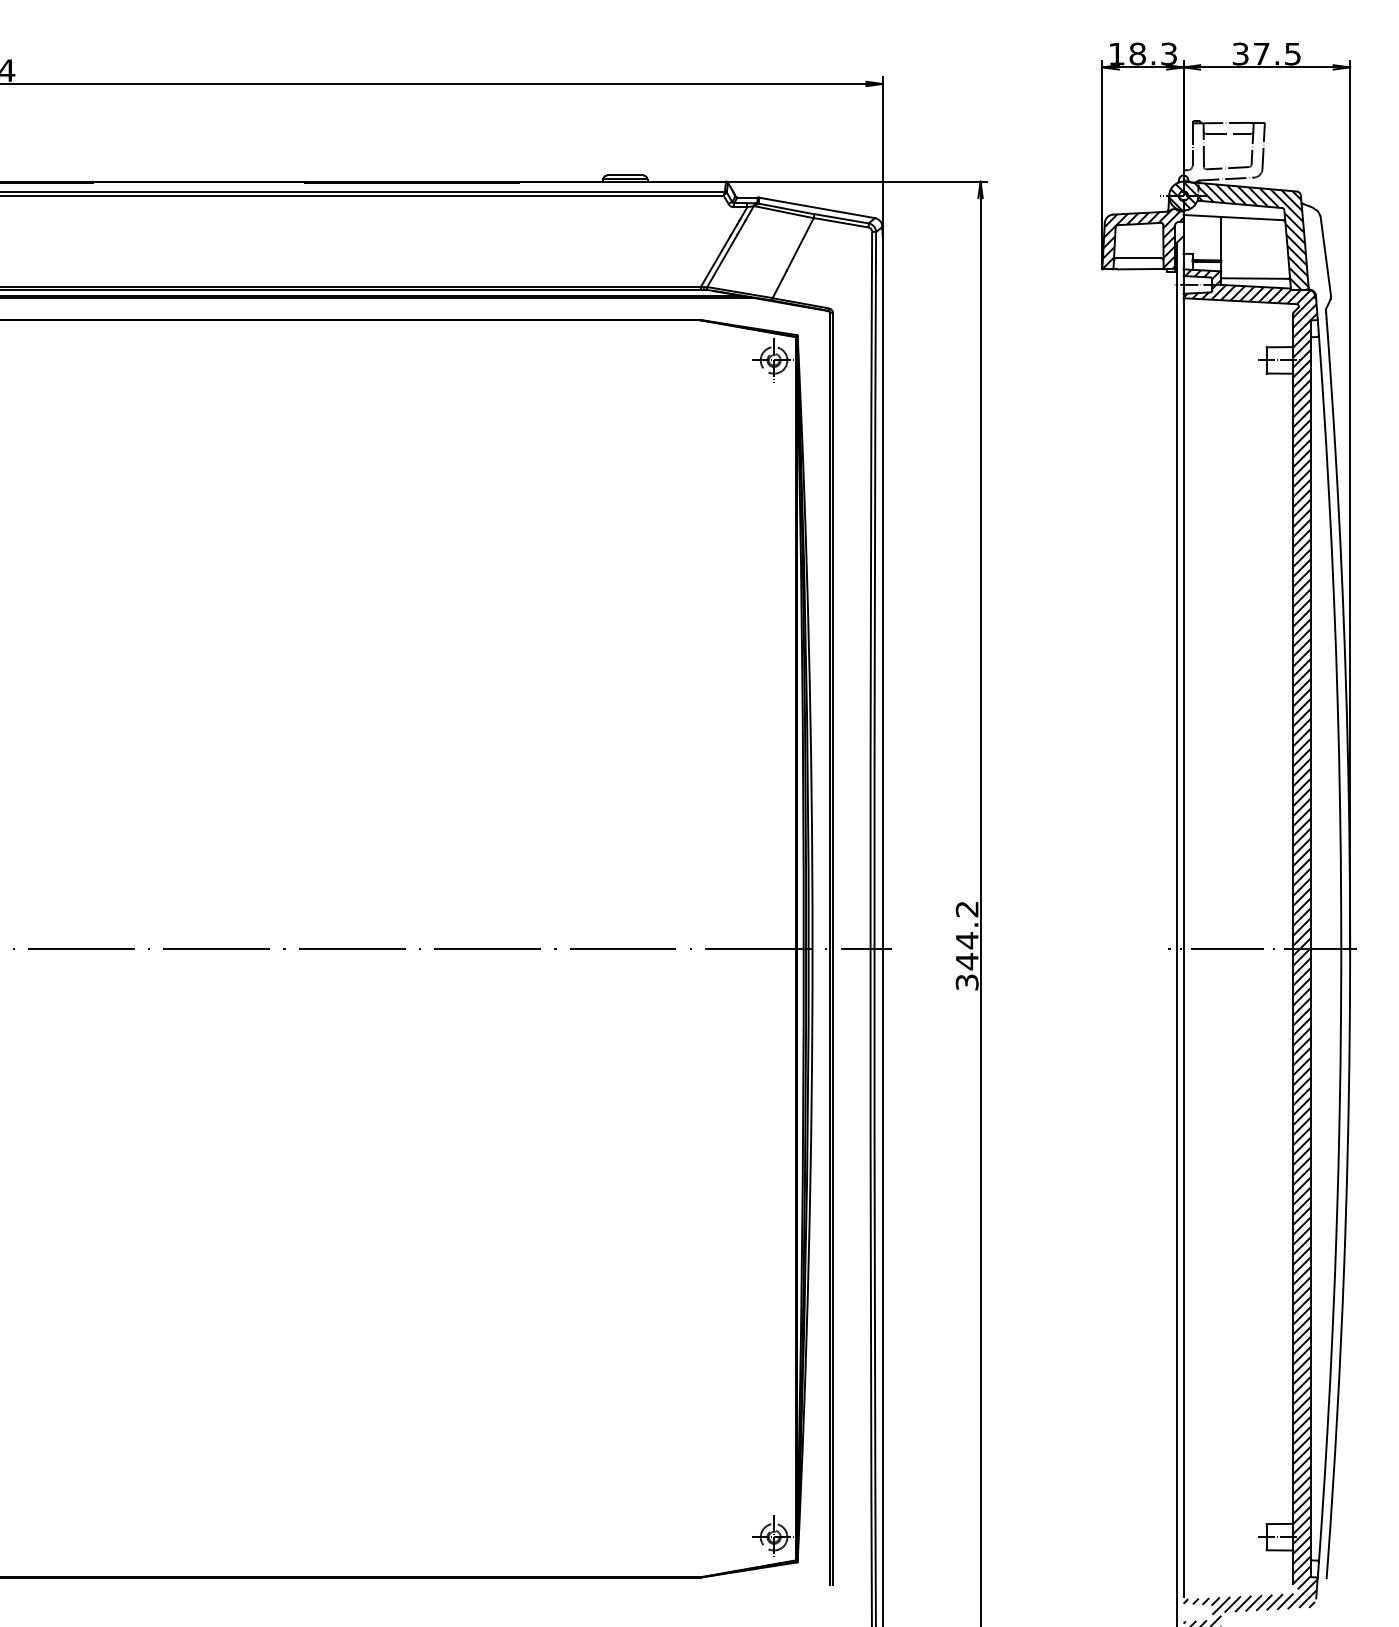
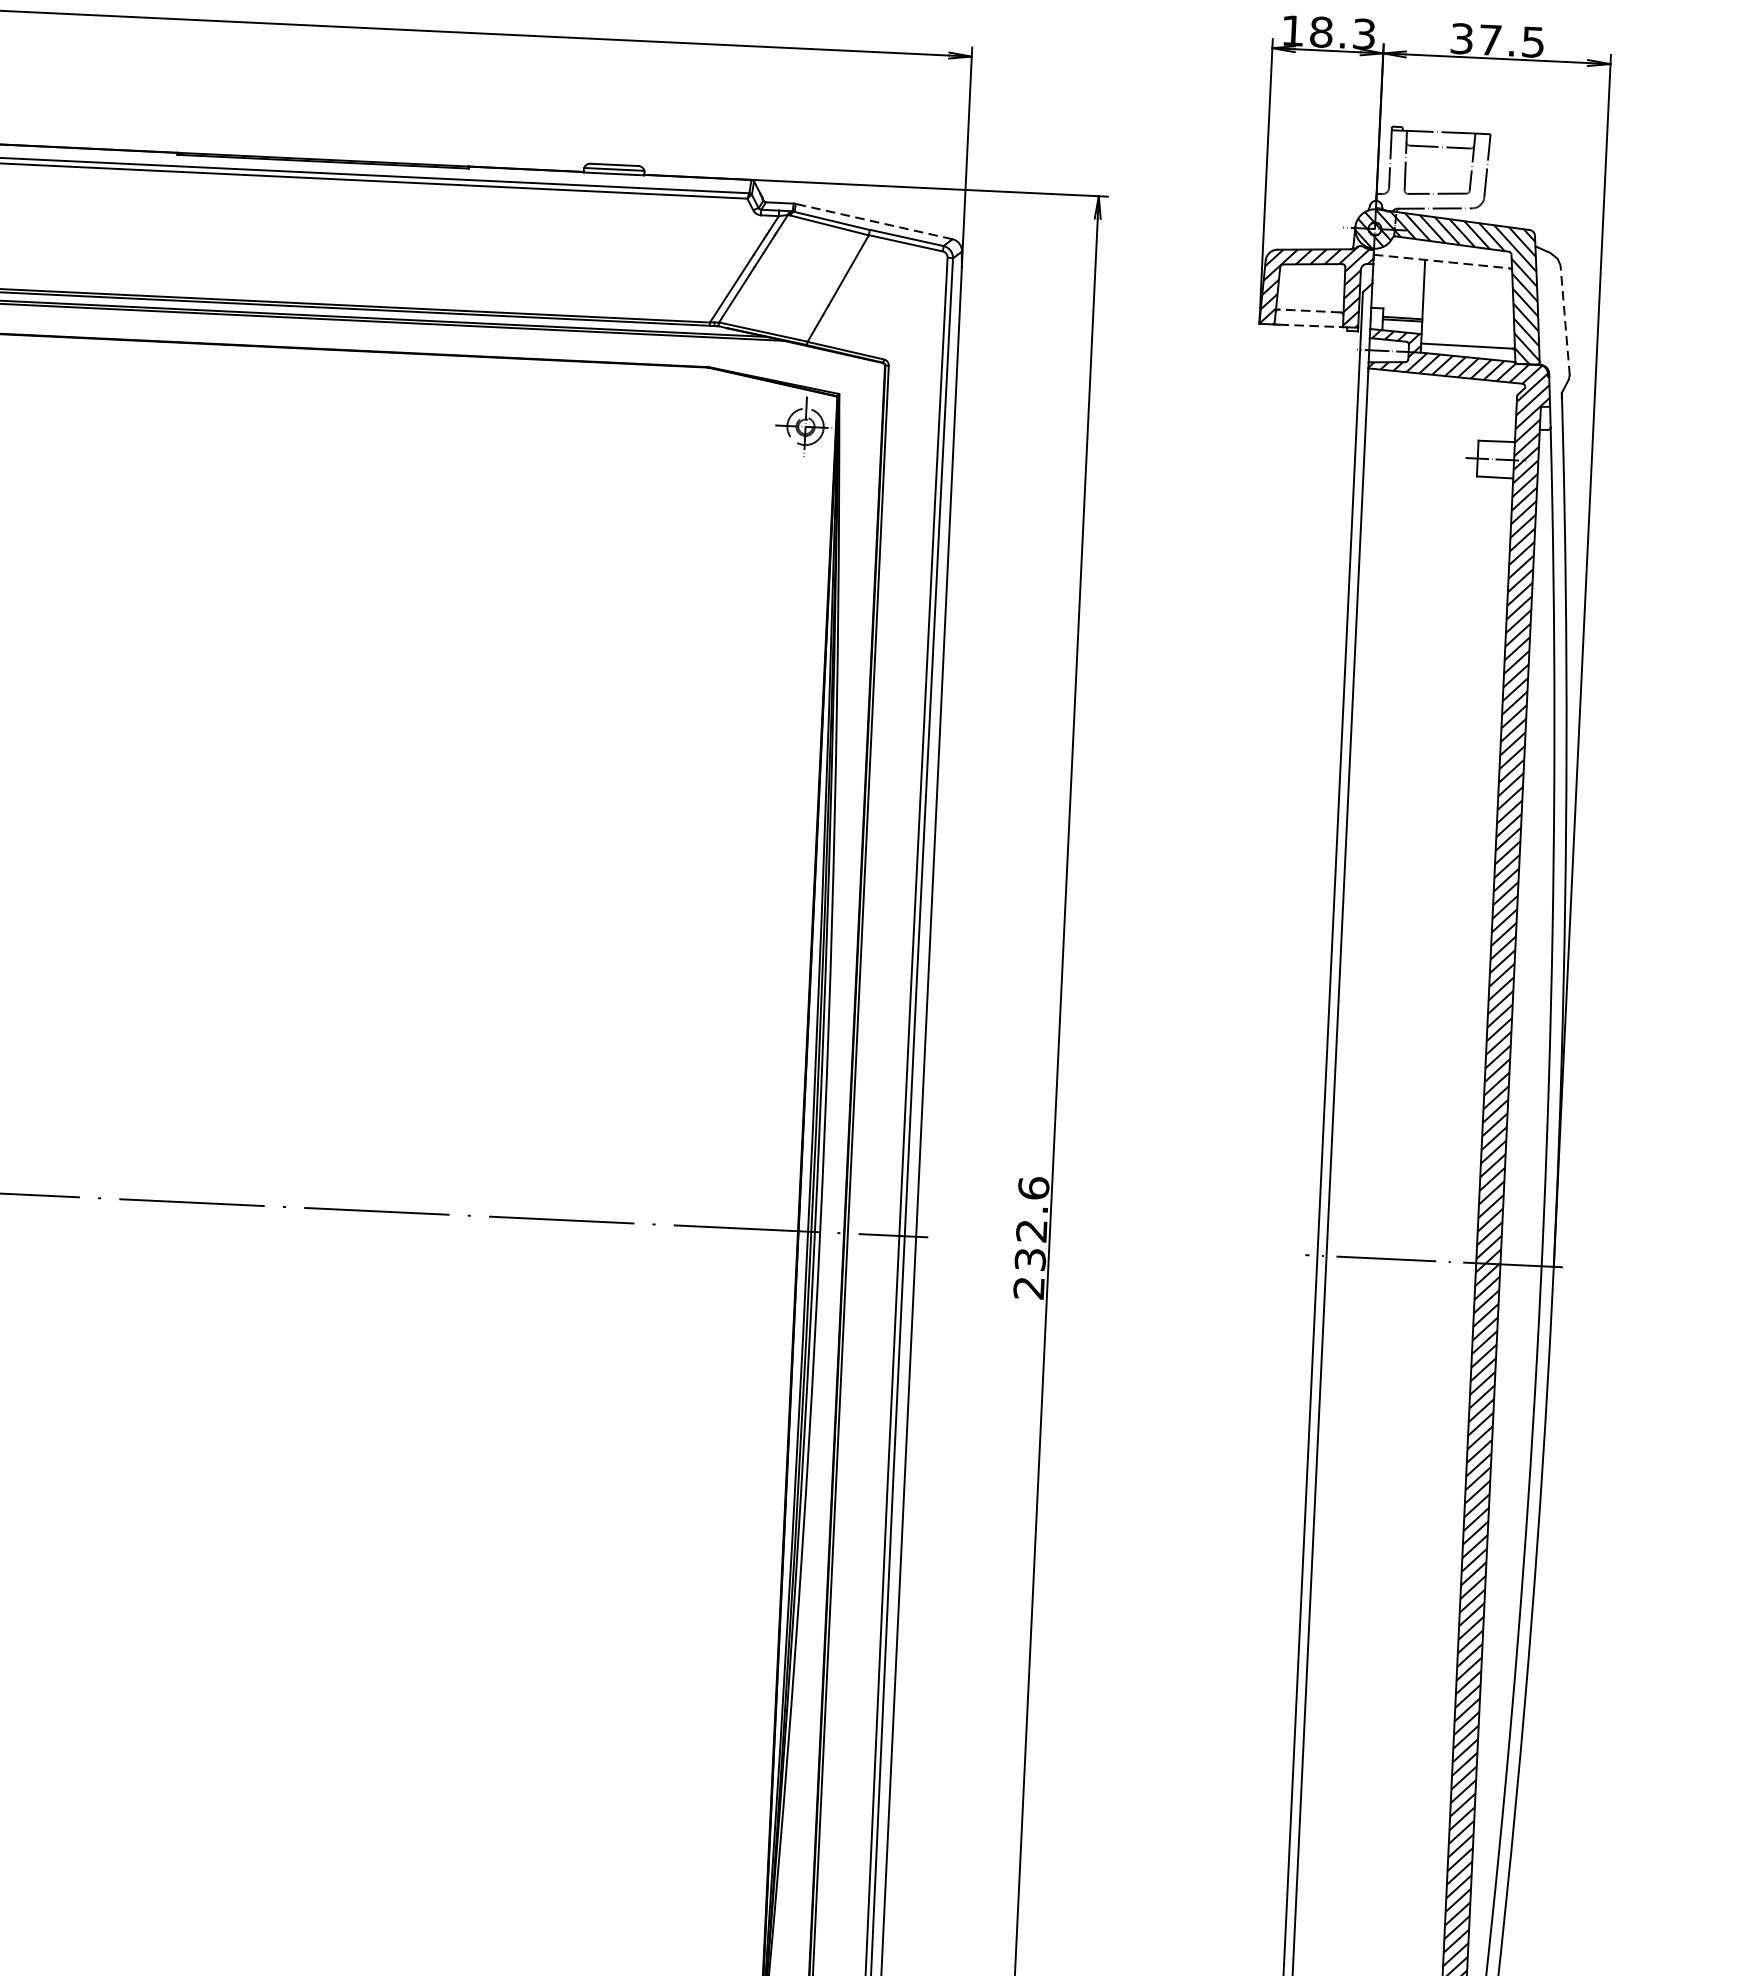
line: (817, 207) -> (874, 220), solid -> dashed
line: (1233, 217) -> (1441, 261), solid -> dashed
line: (1325, 255) -> (1564, 319), solid -> dashed
line: (1138, 258) -> (1309, 311), solid -> dashed
line: (1139, 269) -> (1310, 326), solid -> dashed
text: (966, 945) -> (1030, 1237), 344.2 -> 232.6

